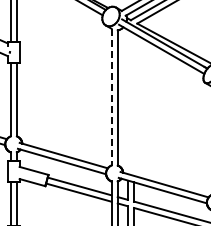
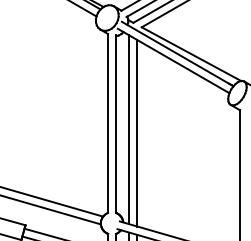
line: (111, 97) -> (107, 123), dashed -> solid
line: (127, 101) -> (128, 129), added
line: (134, 104) -> (138, 133), added

